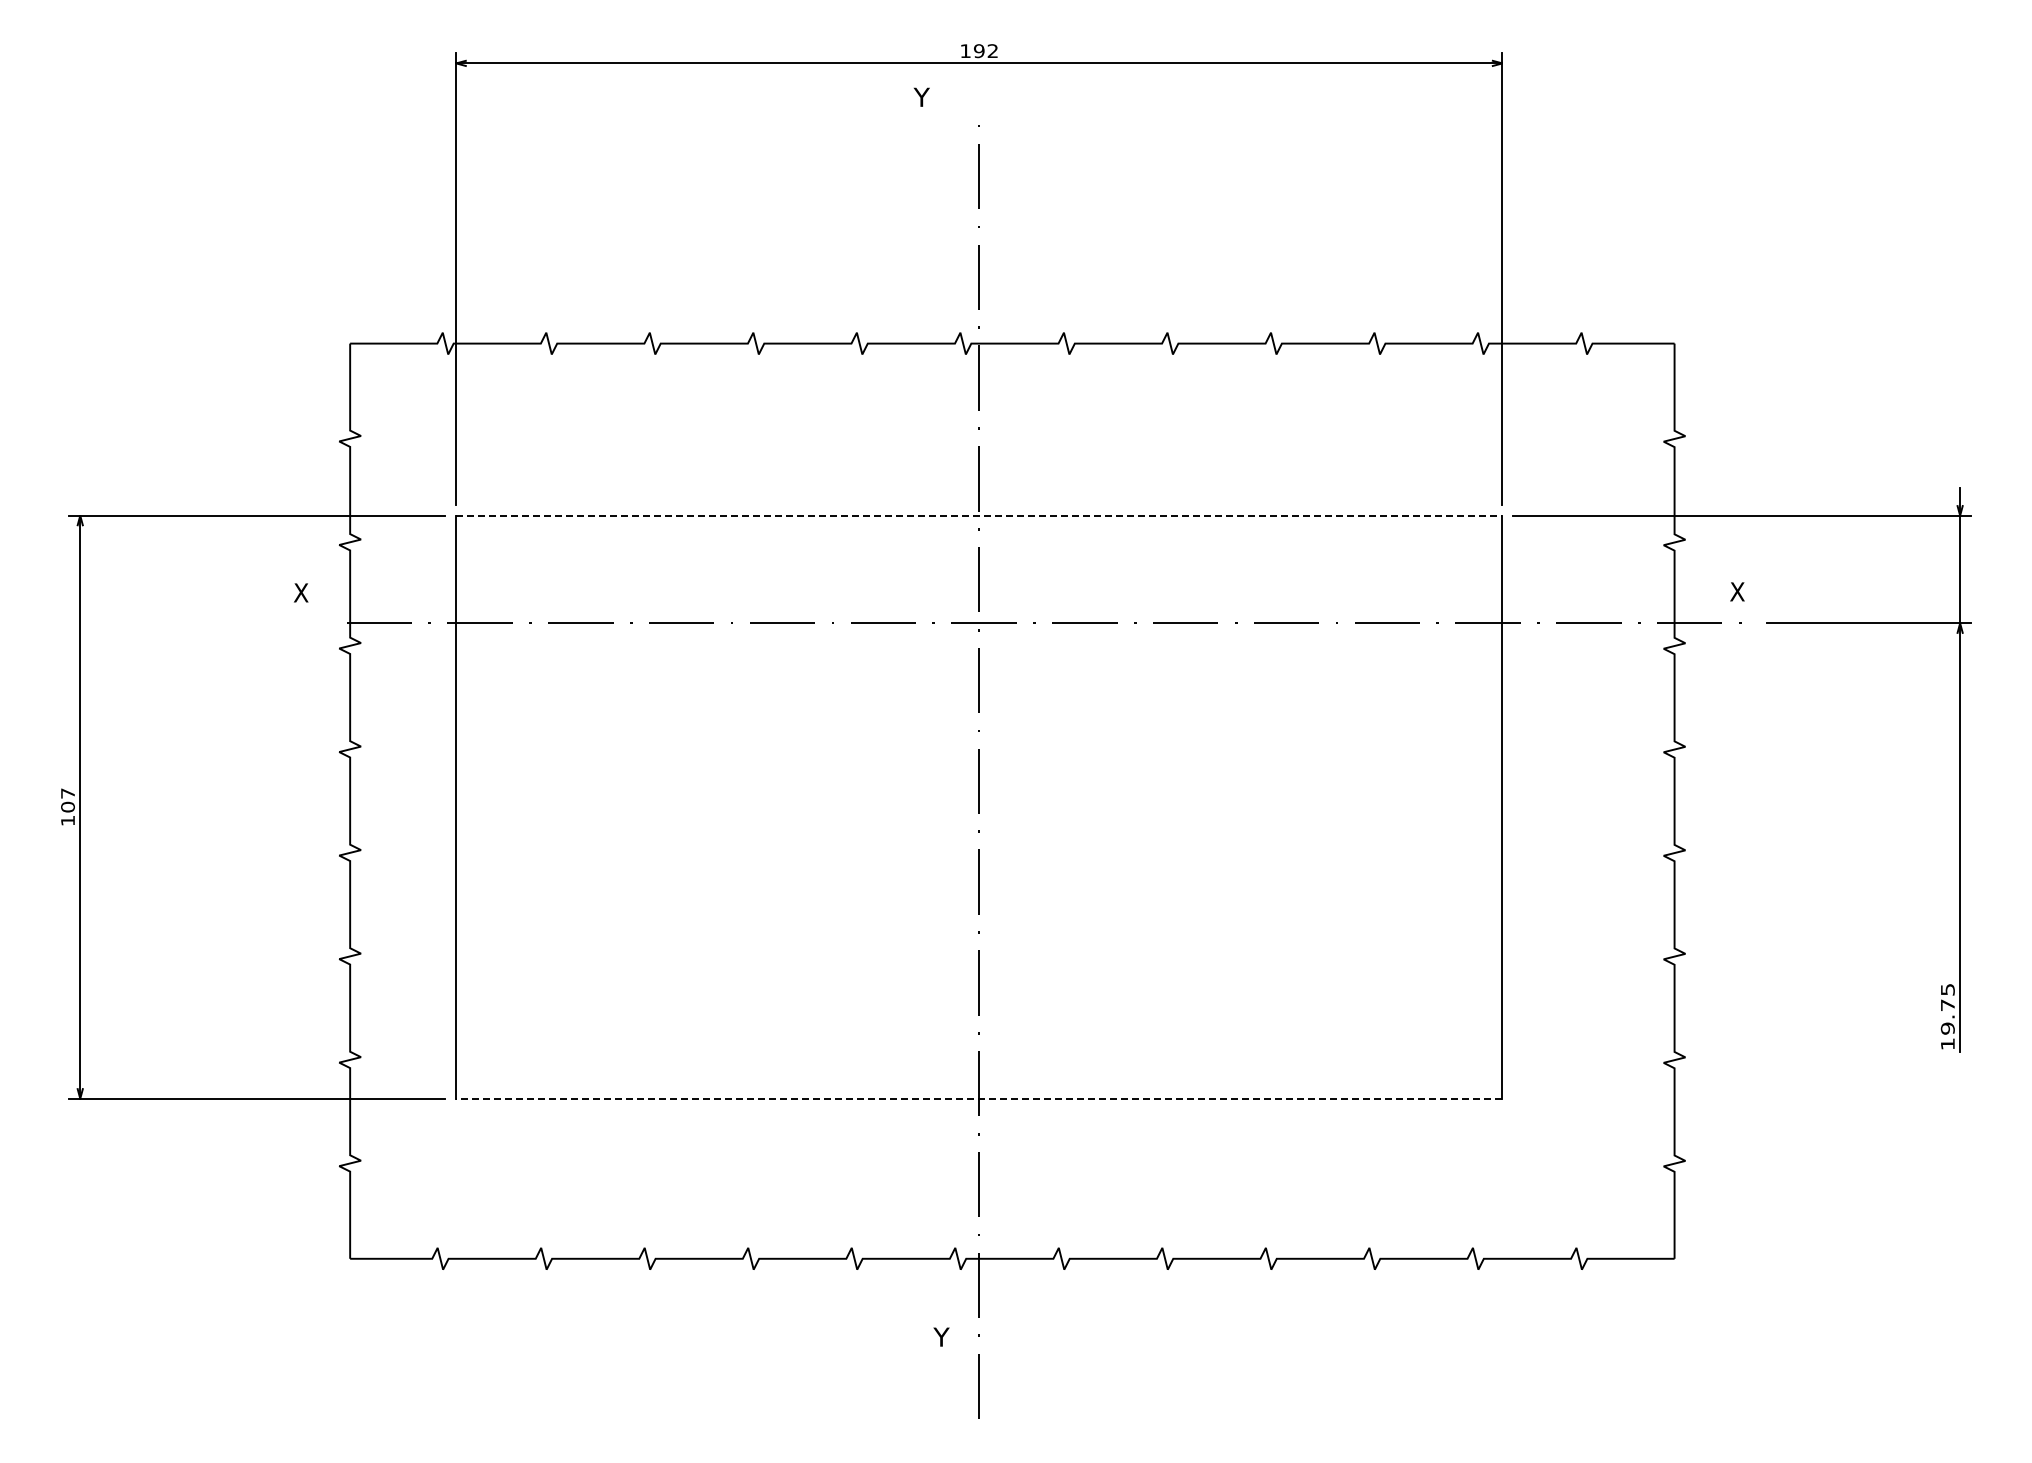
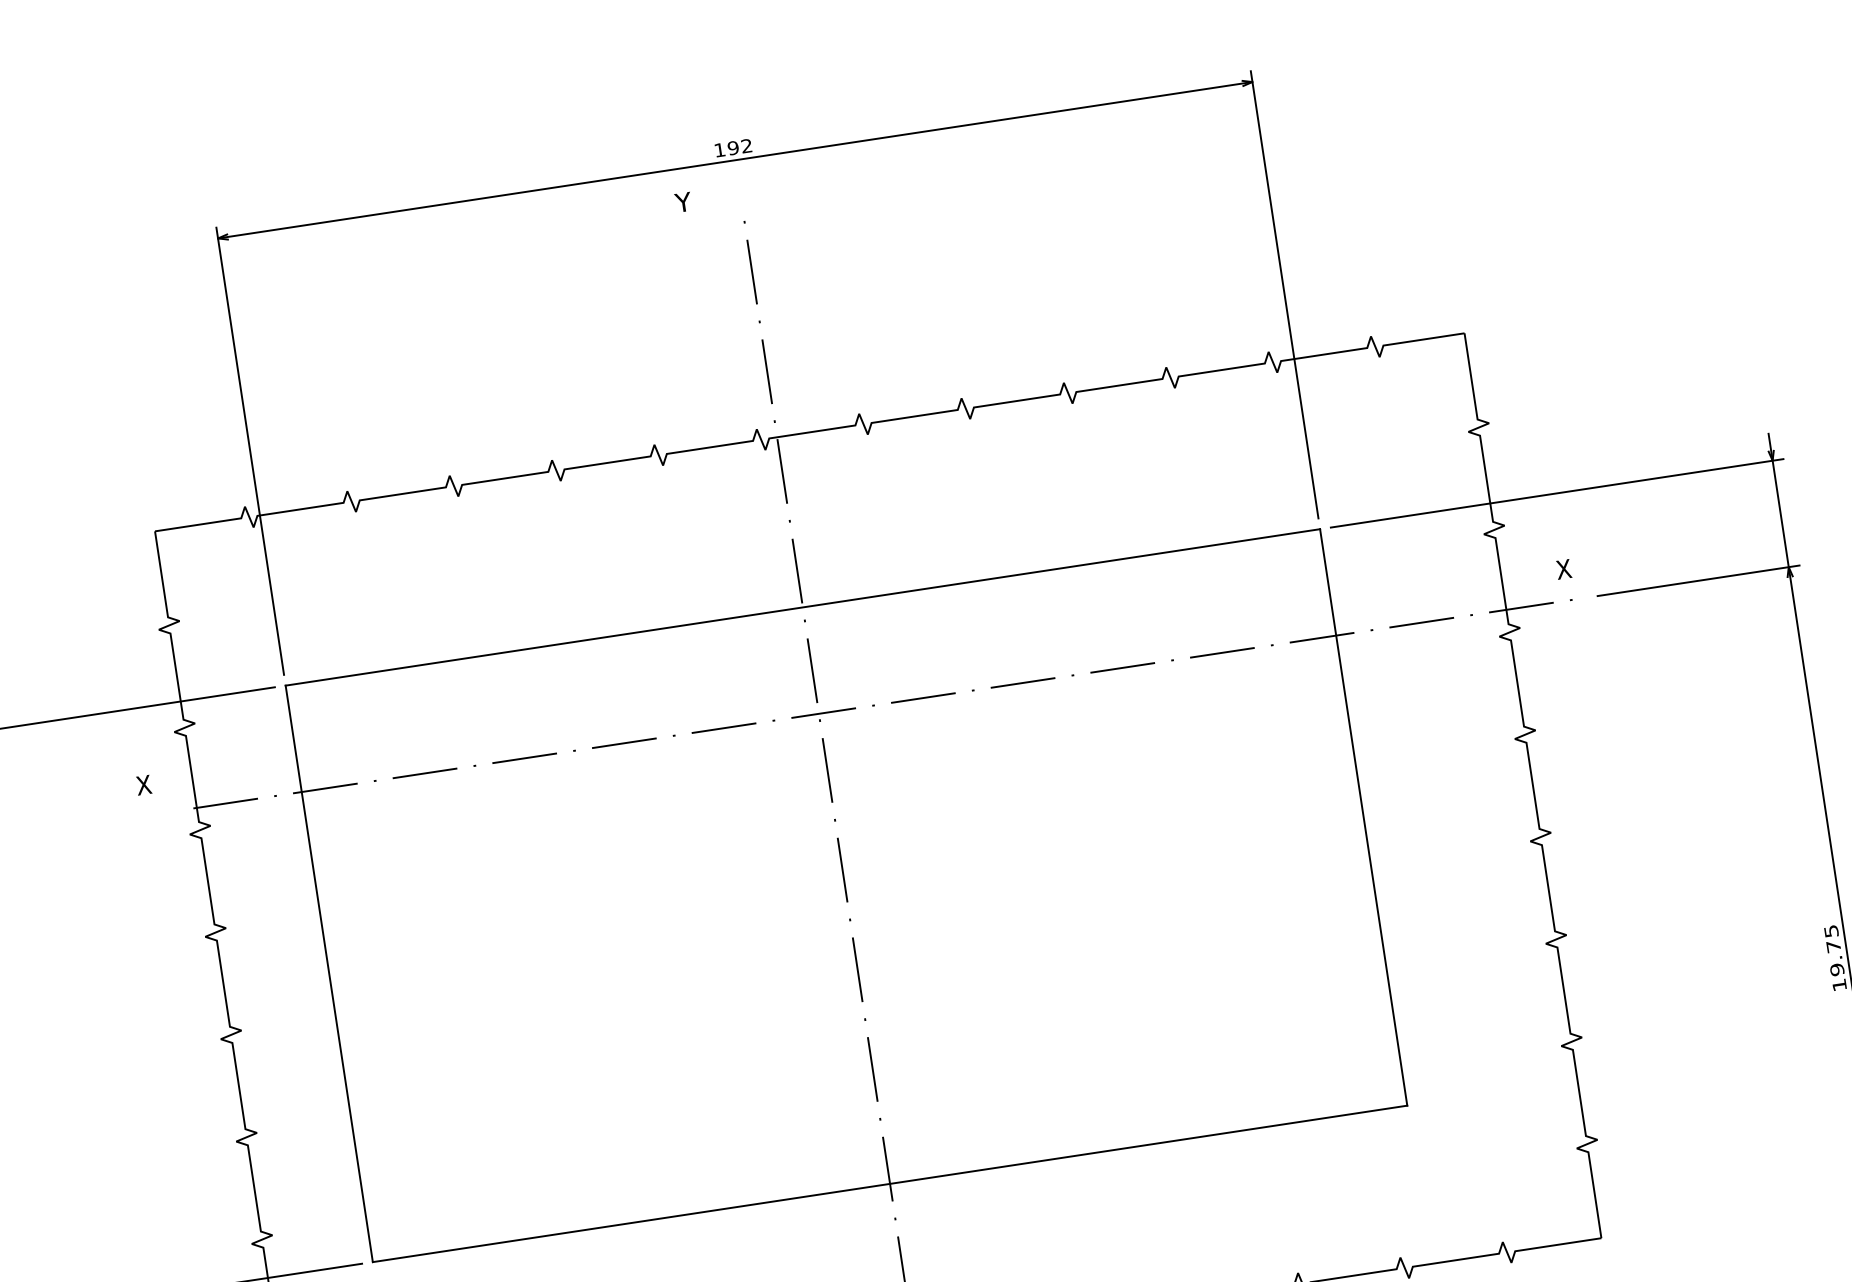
line: (979, 515) -> (803, 607), dashed -> solid
line: (978, 1098) -> (889, 1183), dashed -> solid

